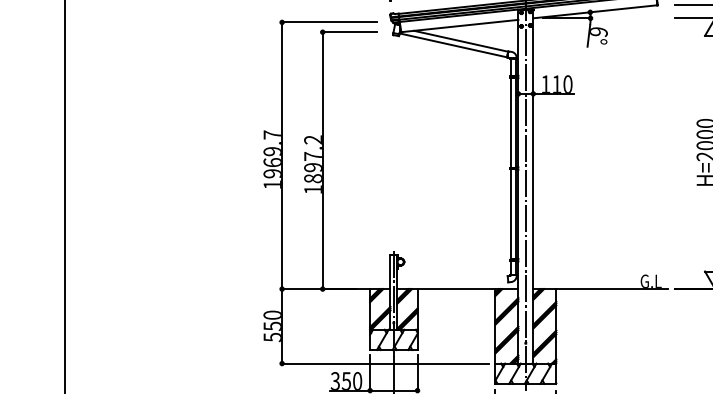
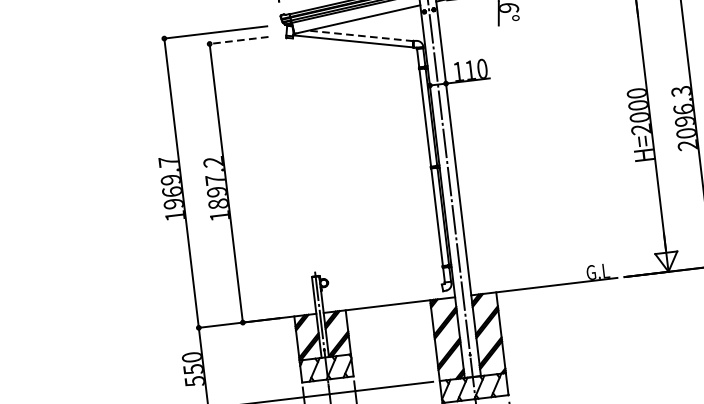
line: (349, 32) -> (238, 40), solid -> dashed
line: (460, 41) -> (360, 36), solid -> dashed

